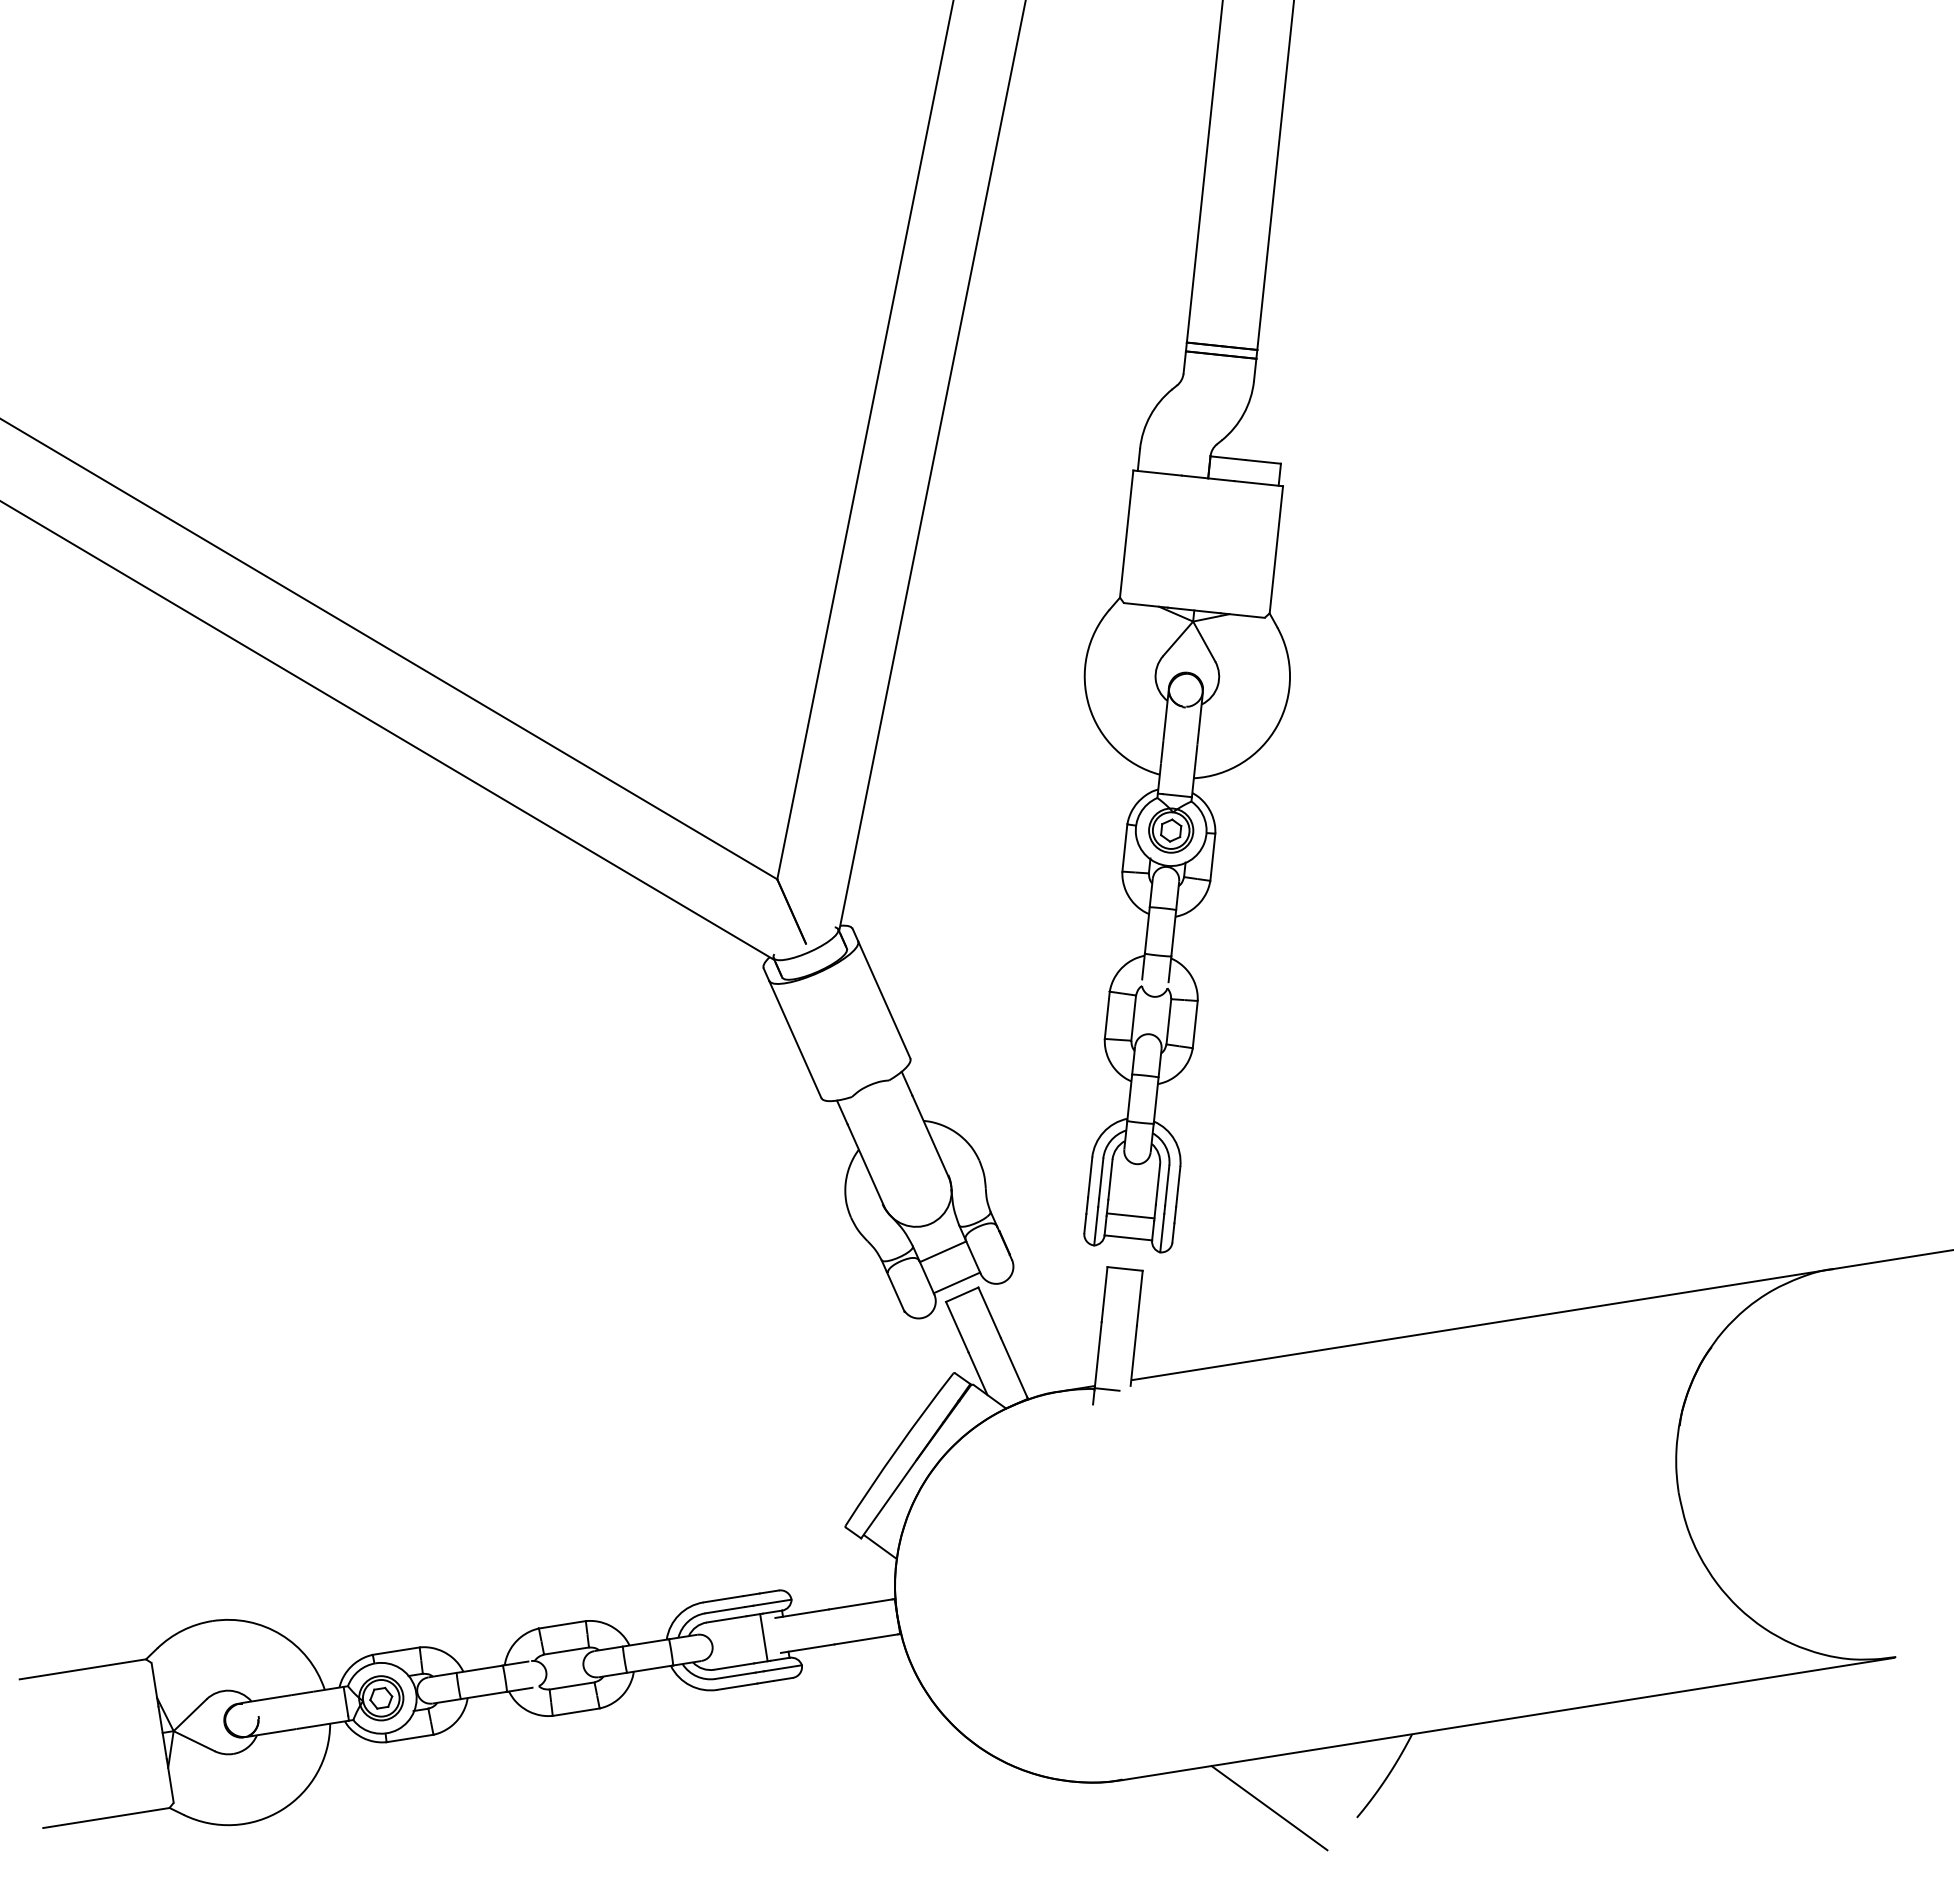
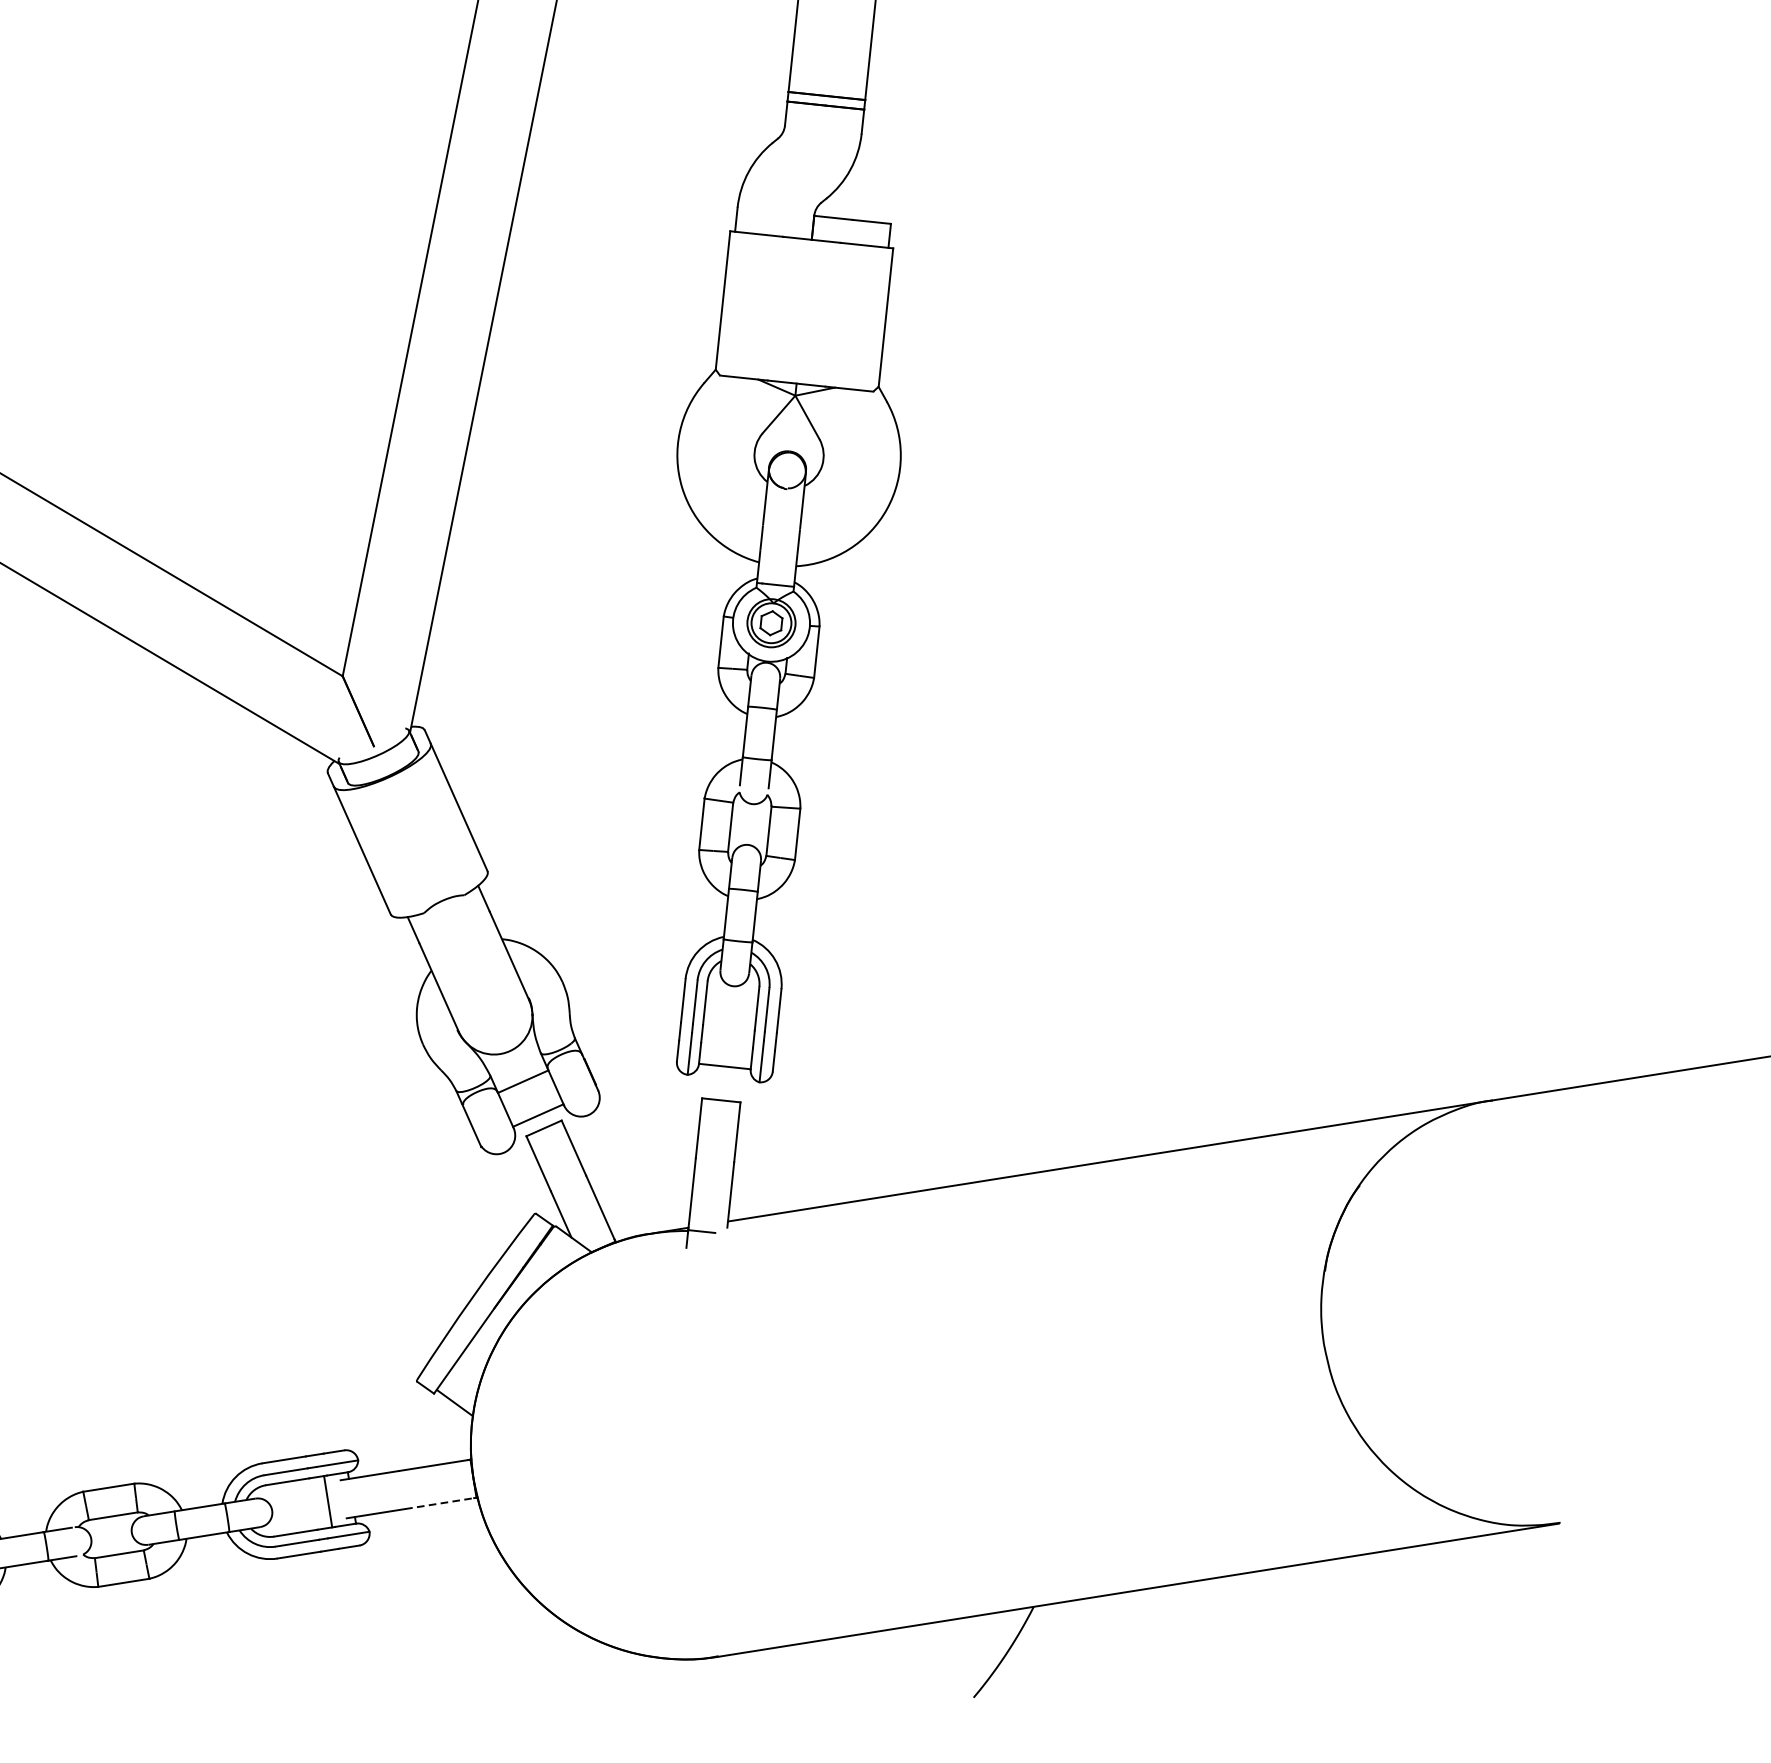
line: (1130, 1215) -> (727, 1042), removed
line: (866, 1639) -> (439, 1503), solid -> dashed
line: (1269, 1808) -> (878, 1687), removed

